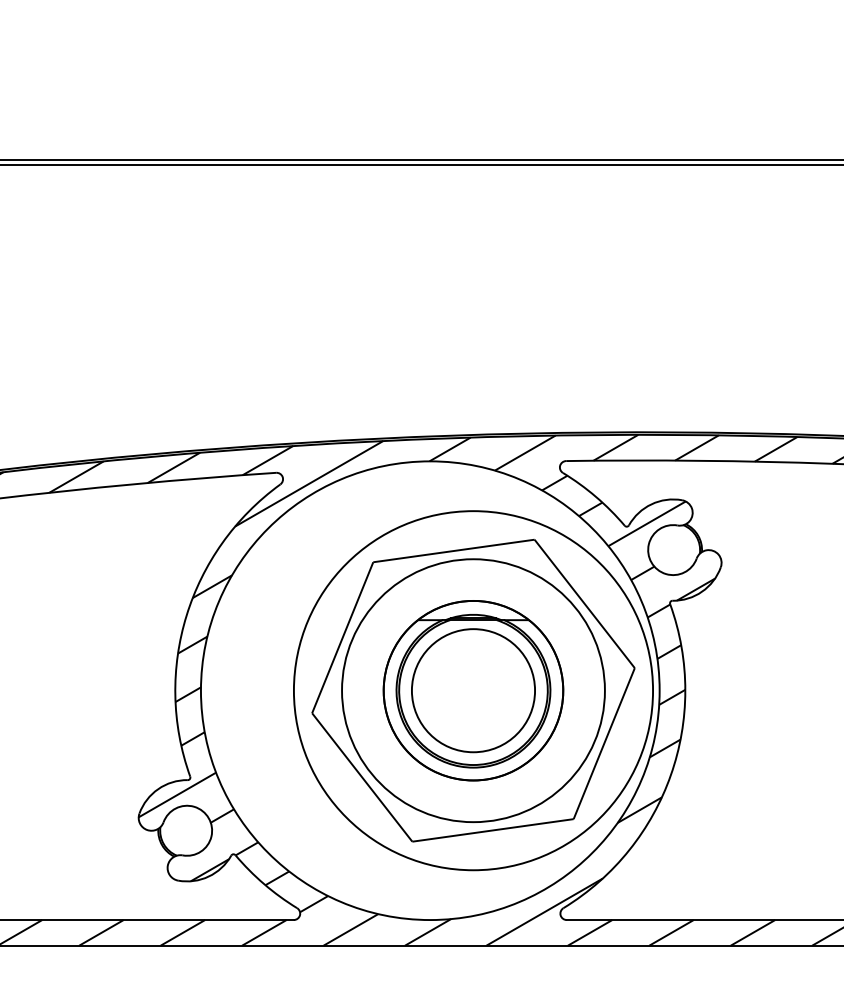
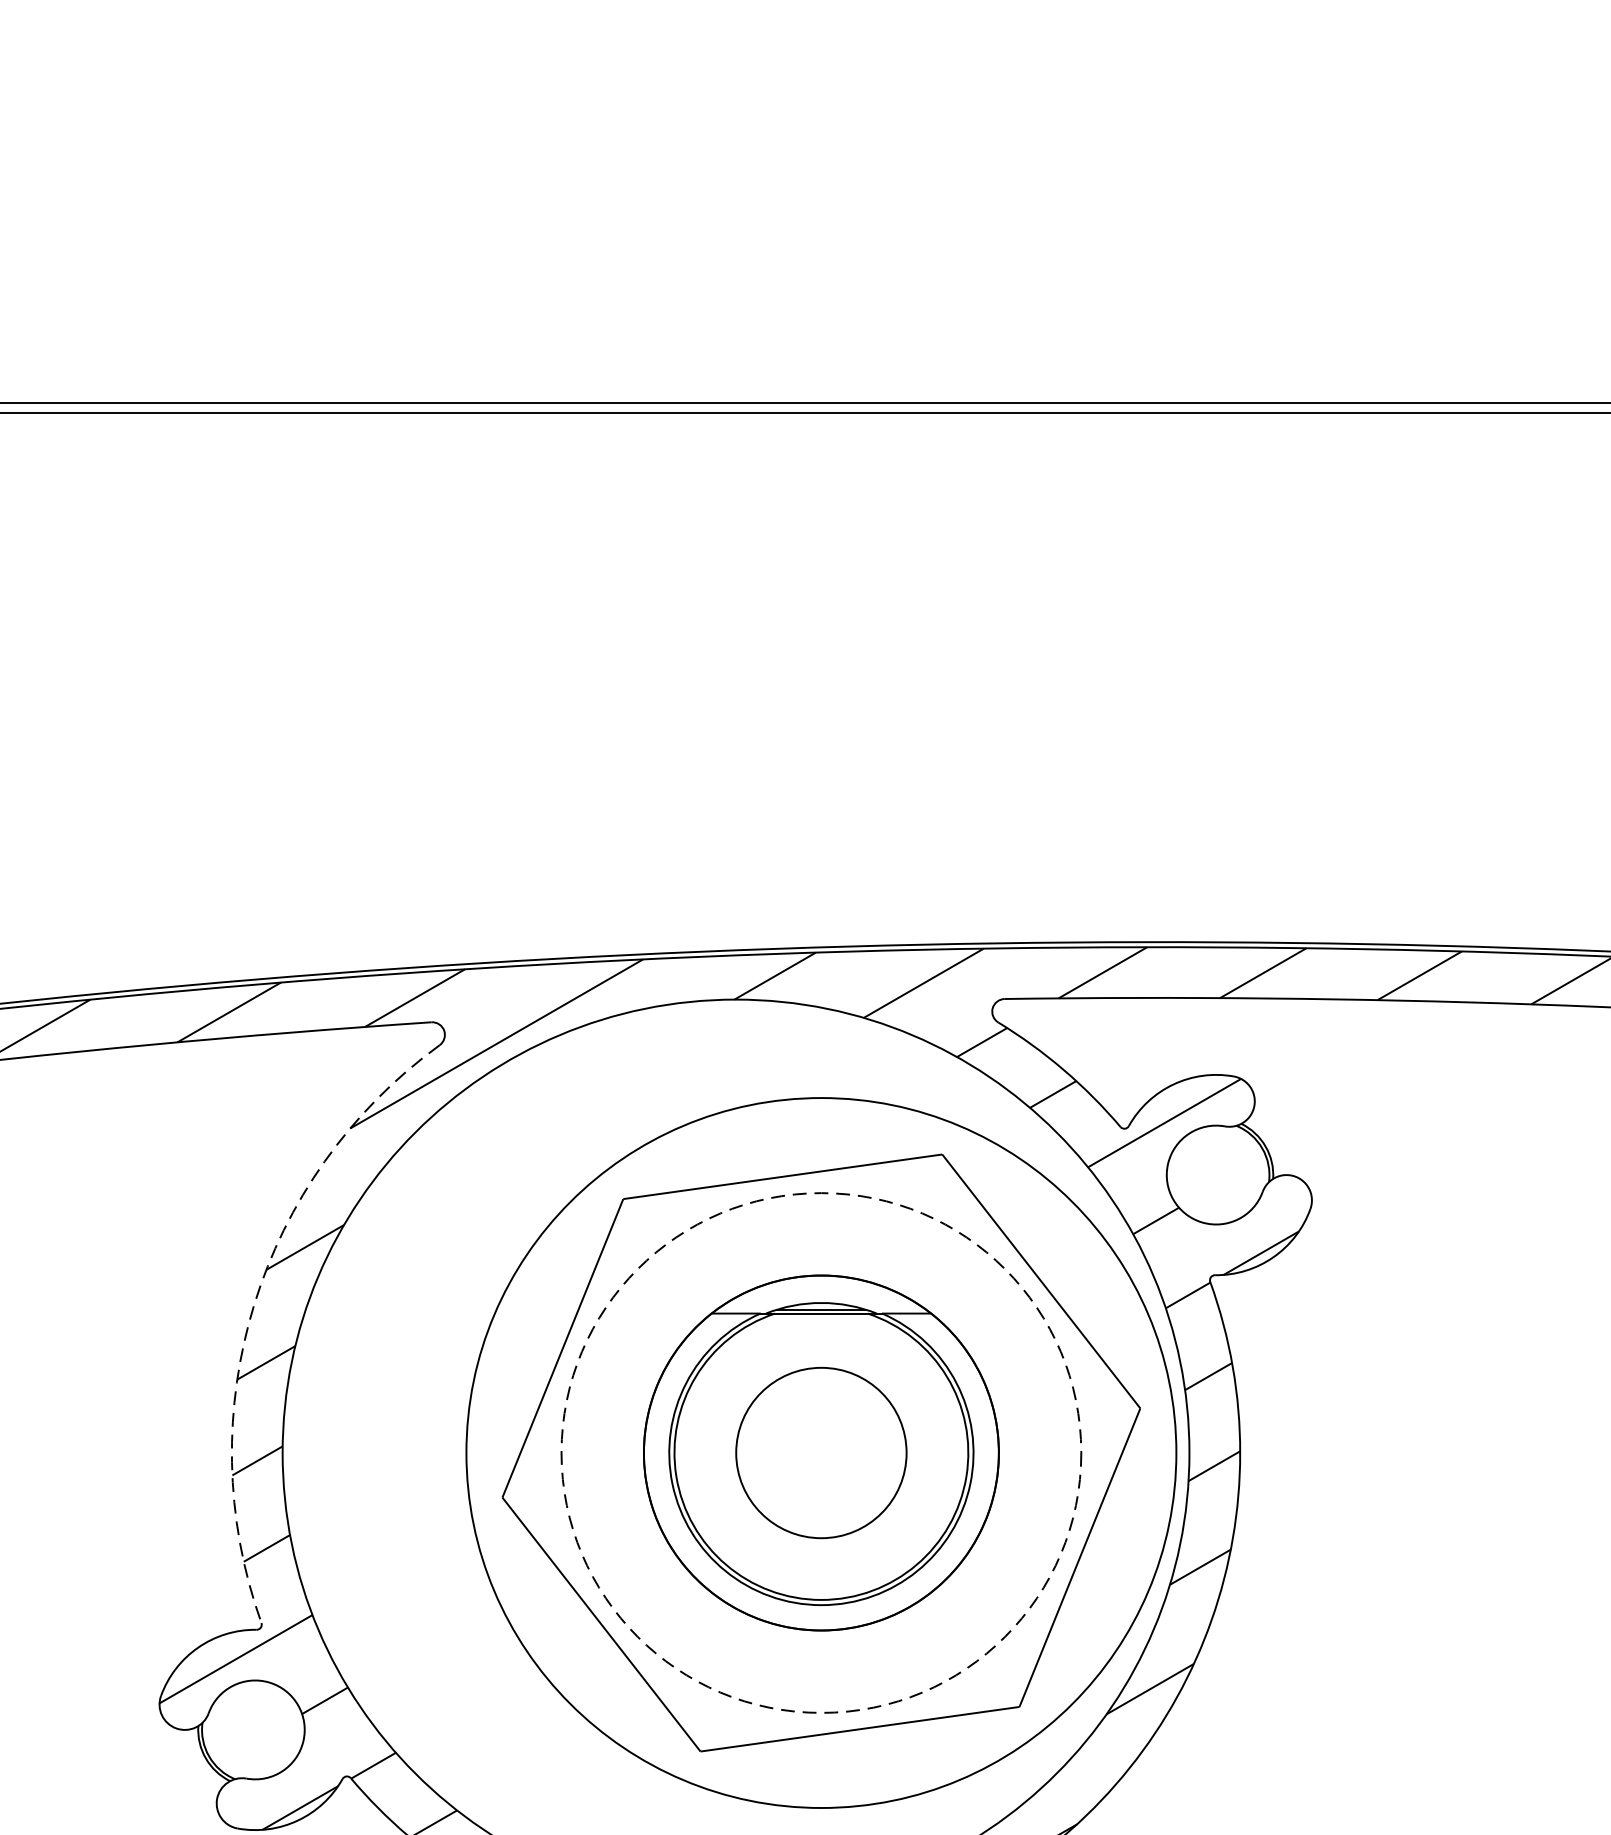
arc: (186, 615) -> (254, 1304), solid -> dashed
circle: (473, 690) -> (821, 1452), size x0.7
circle: (473, 690) -> (821, 1452), solid -> dashed

